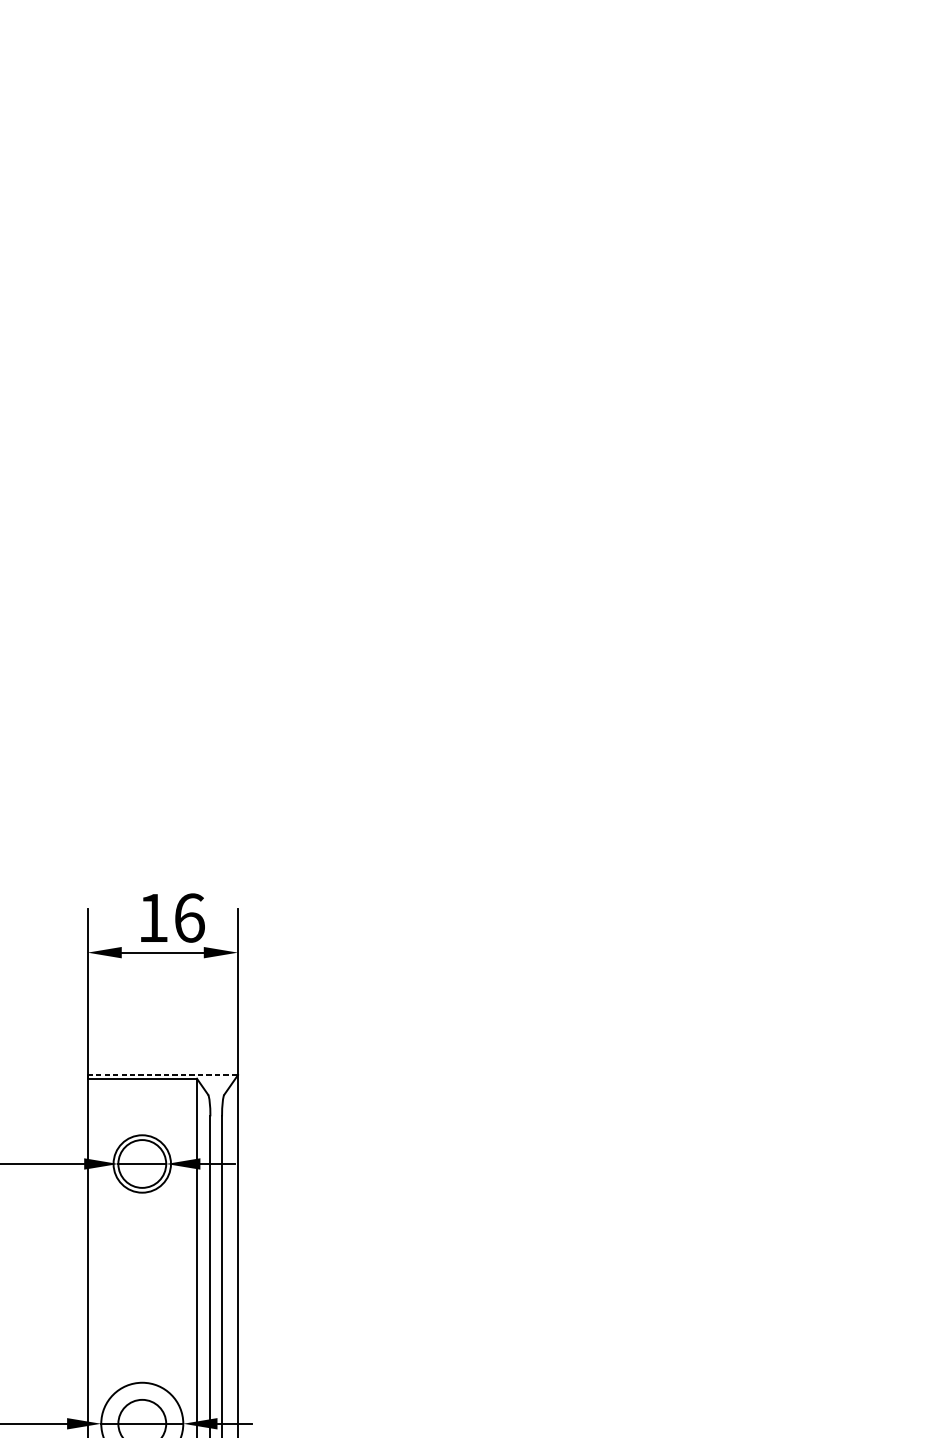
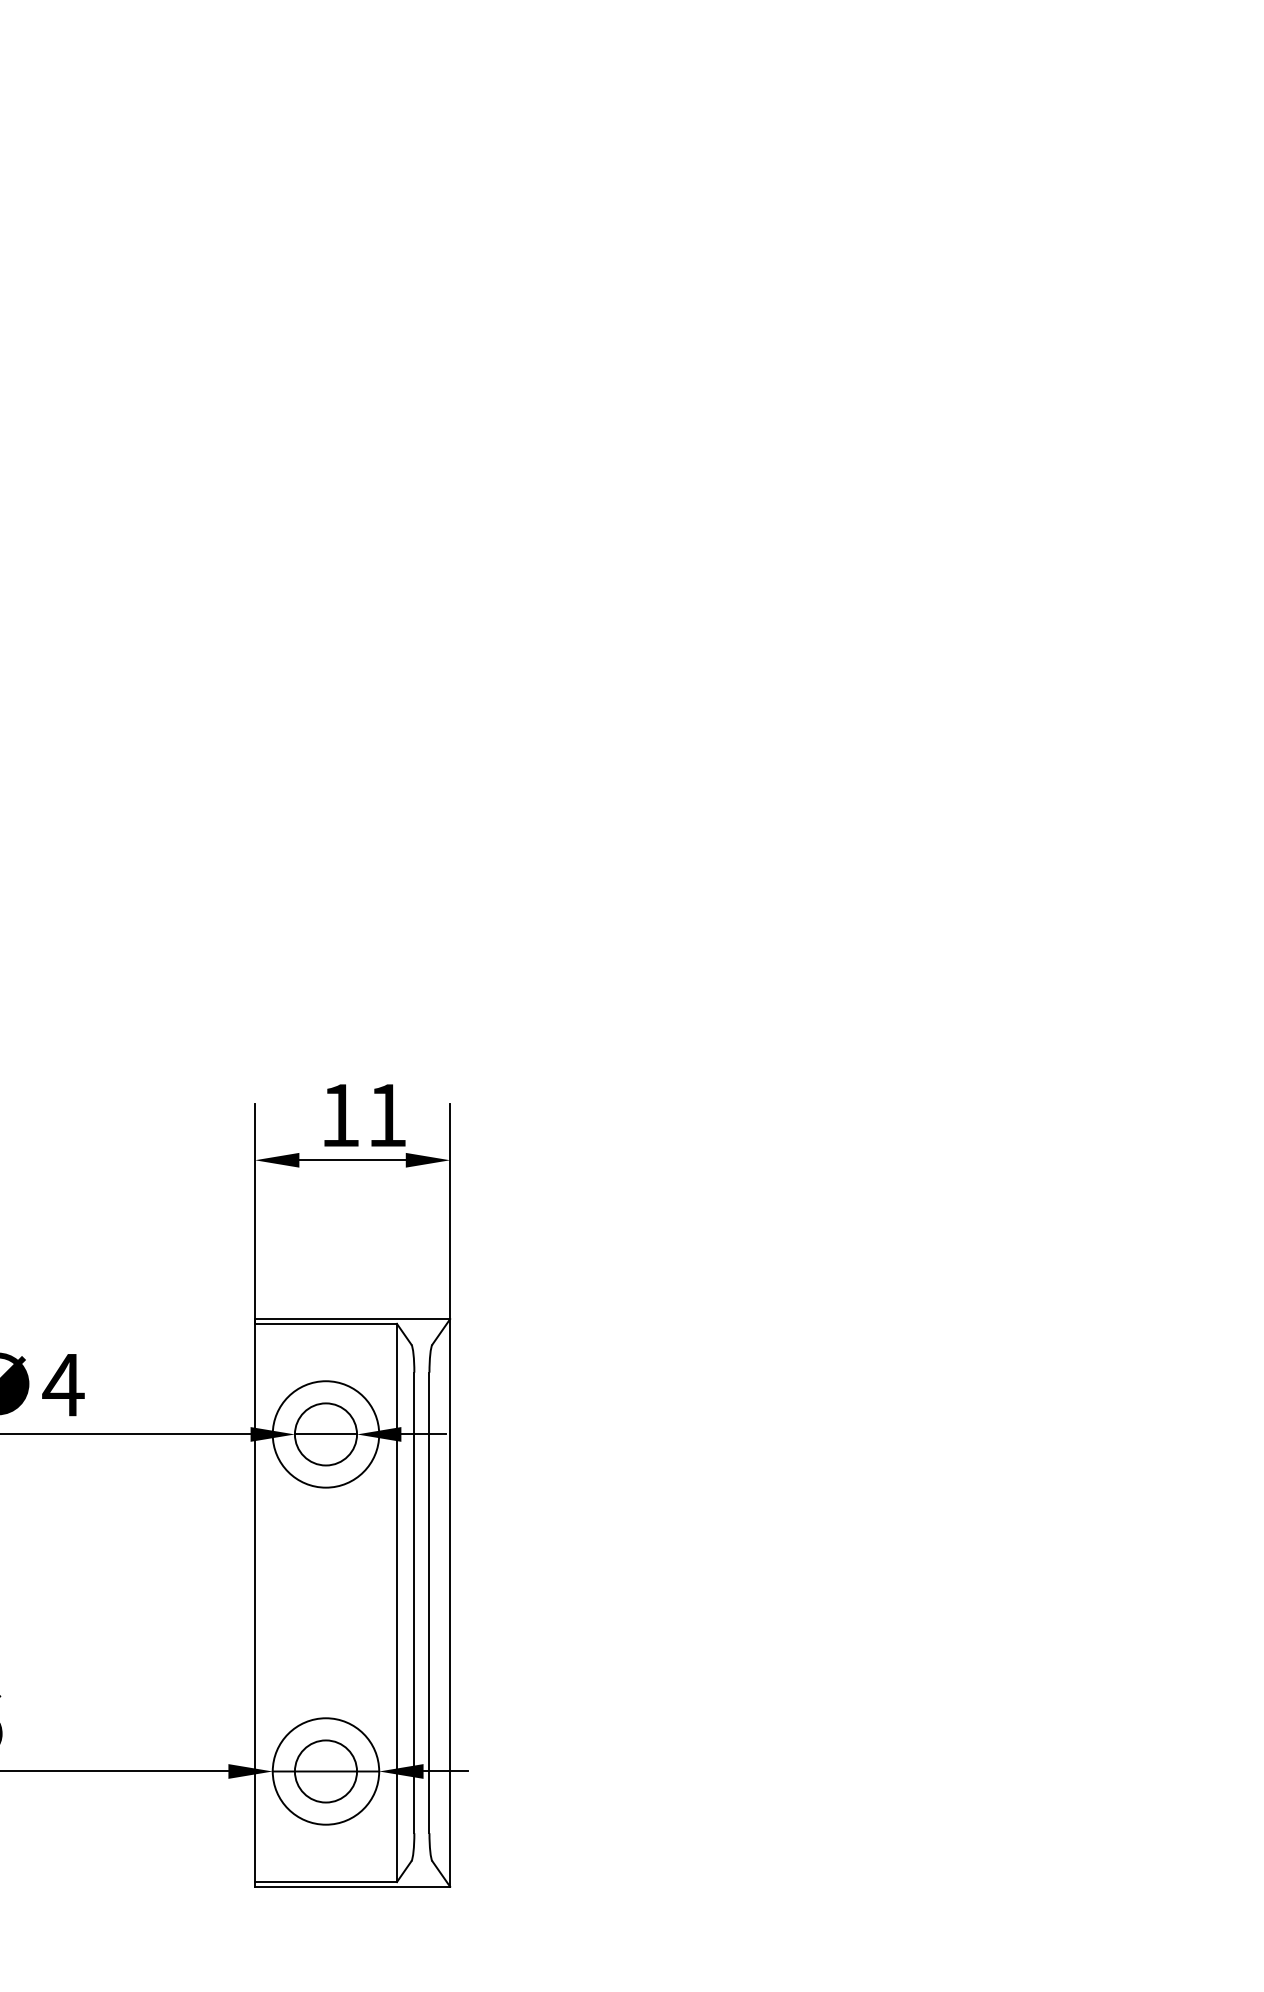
text: (189, 918) -> (387, 1115), 16 -> 11
line: (162, 1075) -> (352, 1319), dashed -> solid
circle: (141, 1164) -> (325, 1434), size x1.43

